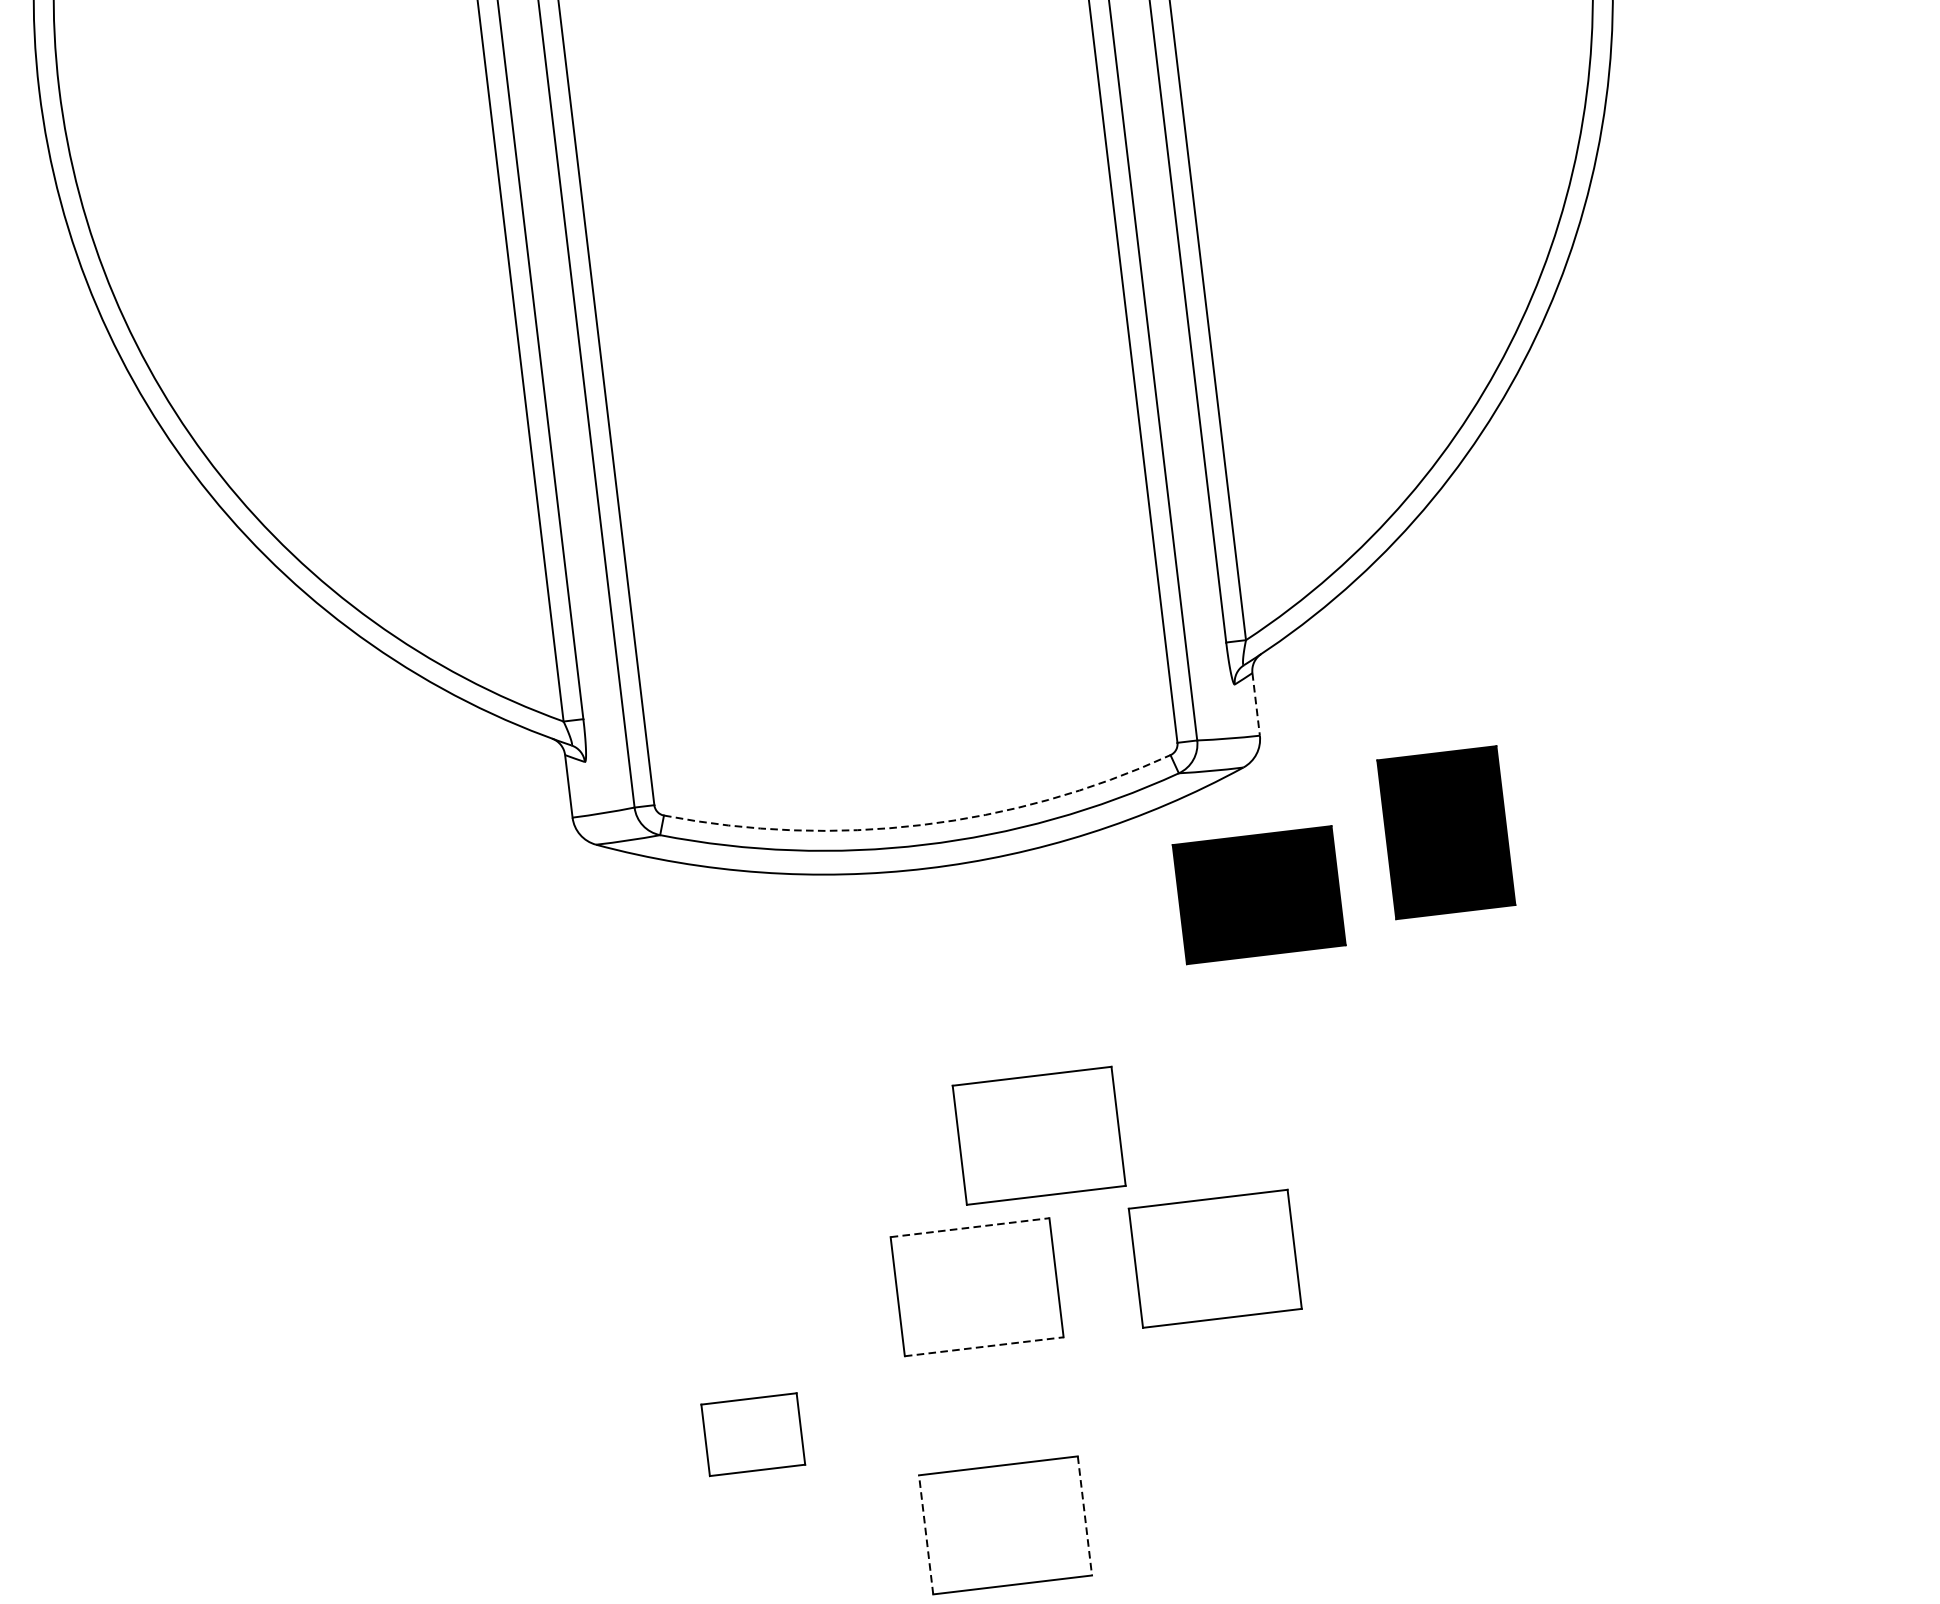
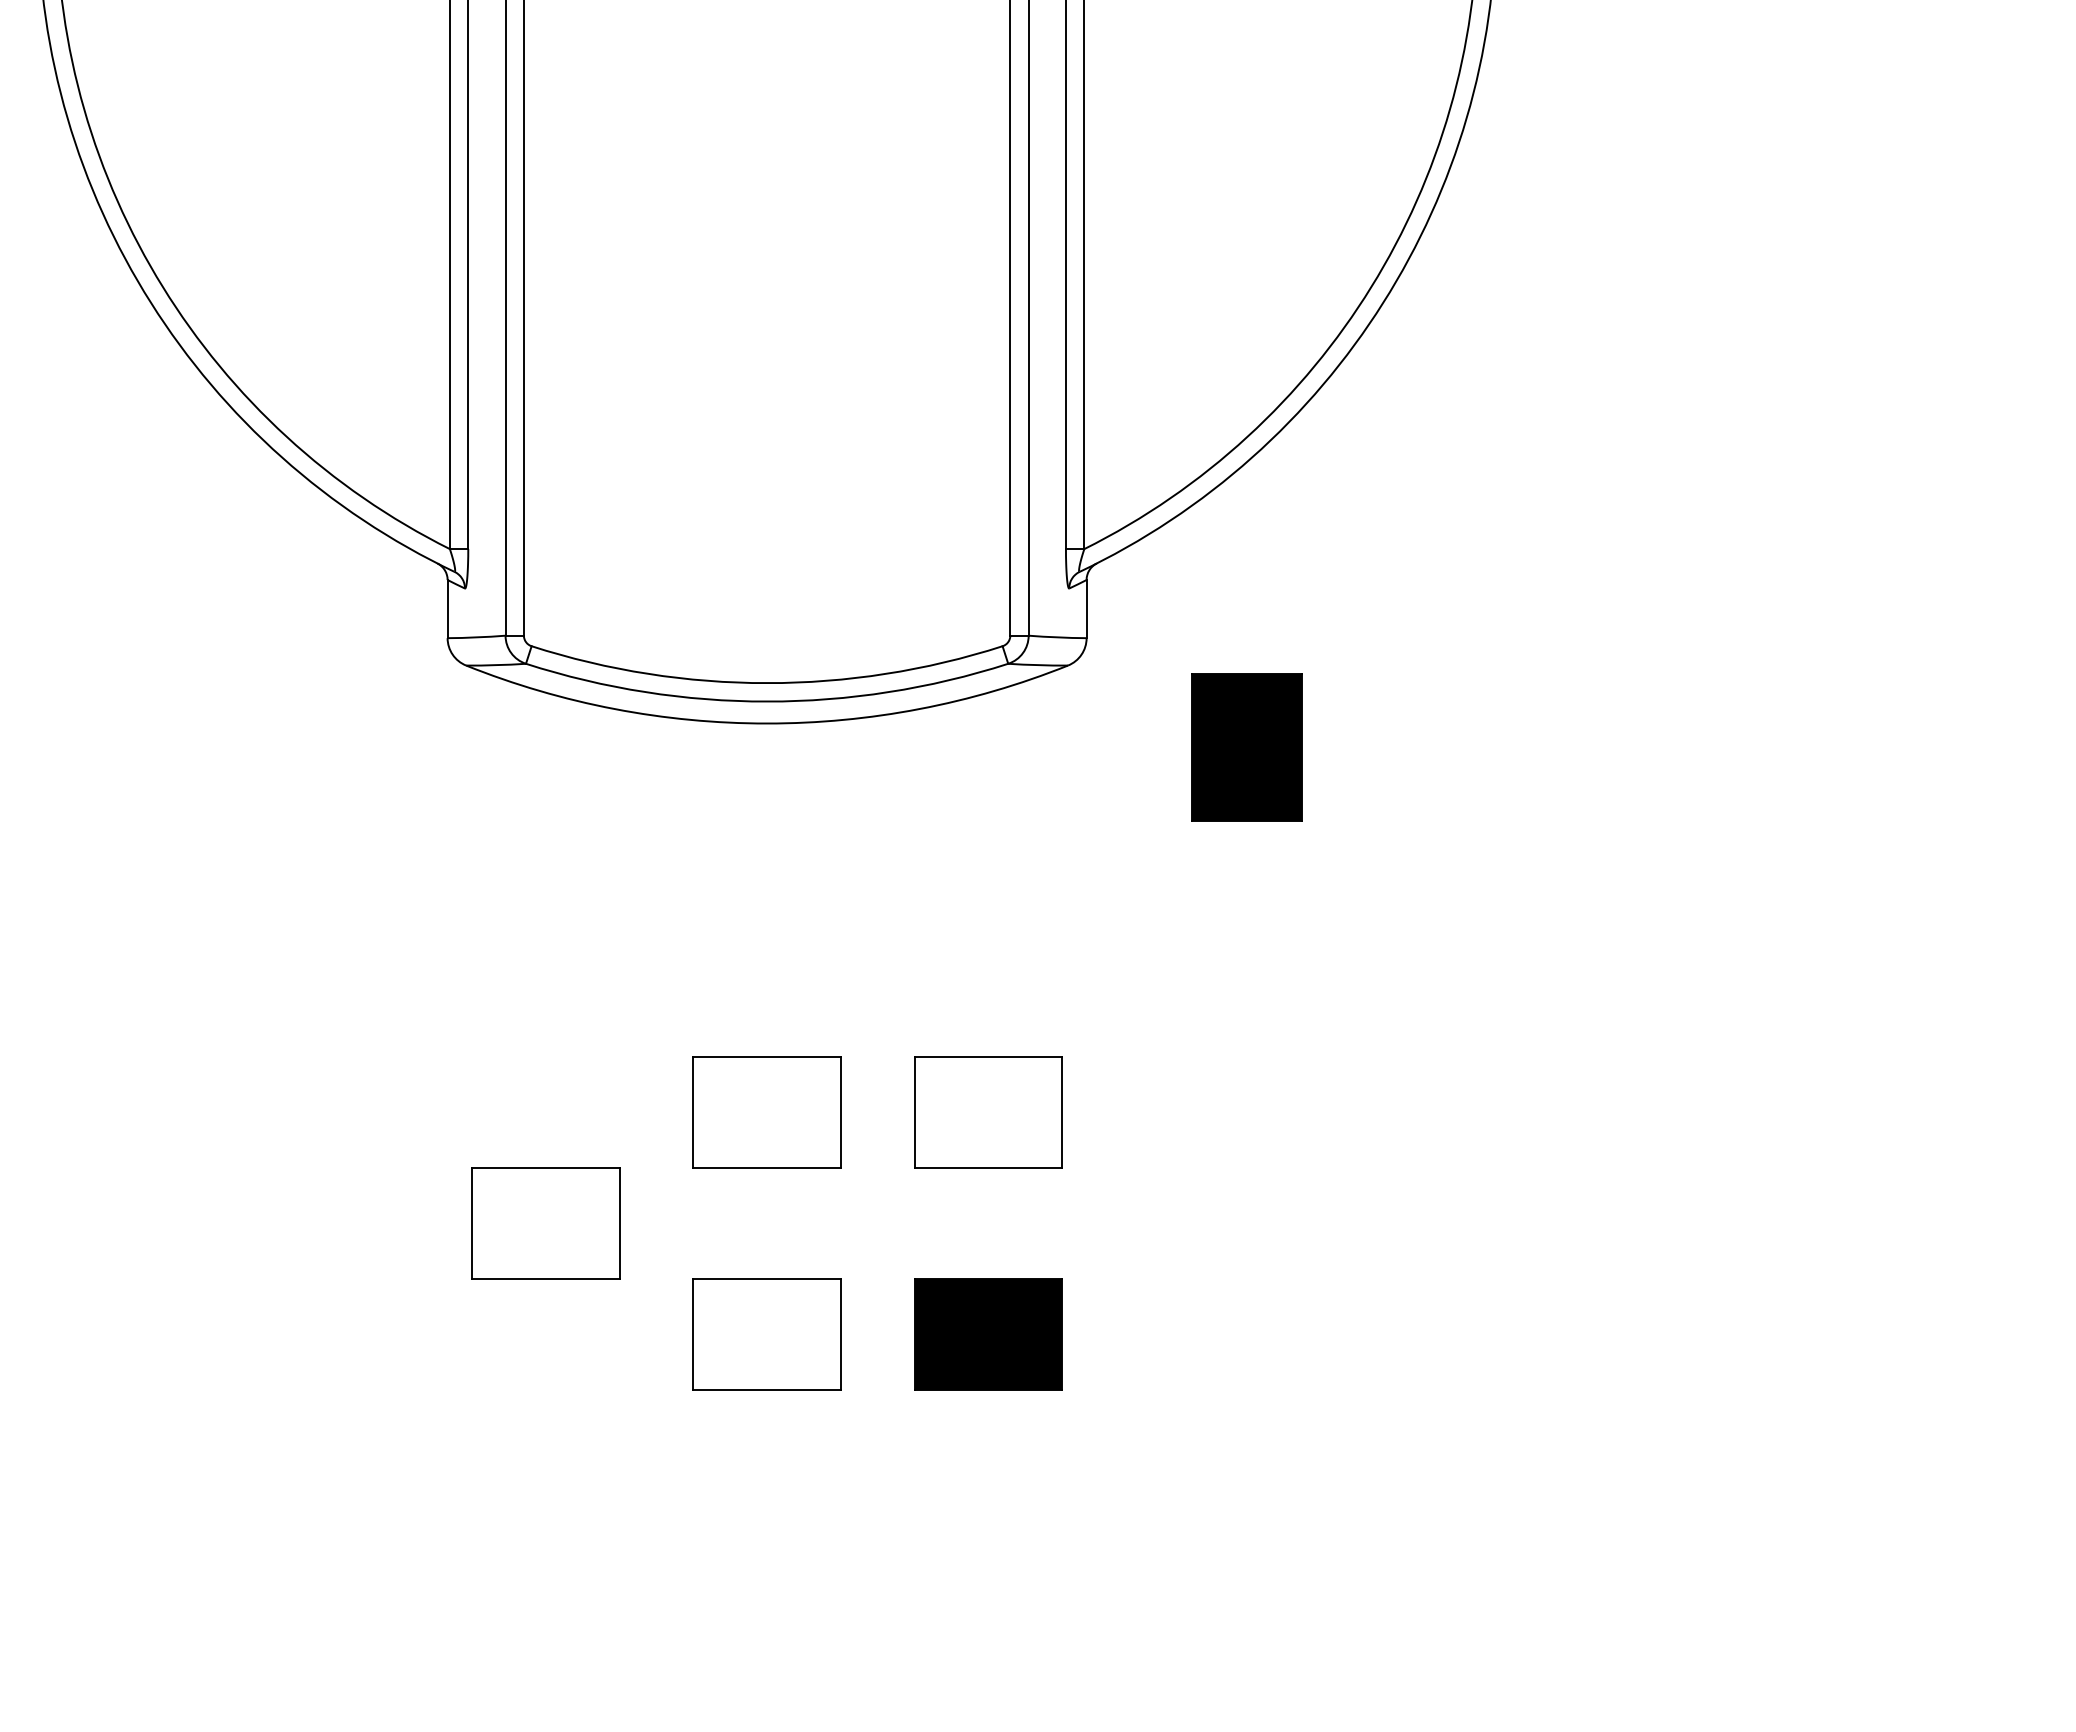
line: (1256, 704) -> (1086, 609), dashed -> solid
arc: (922, 825) -> (767, 683), dashed -> solid
part: (1259, 895) -> (988, 1334), moved
part: (1039, 1135) -> (840, 980), removed
line: (970, 1227) -> (767, 1057), dashed -> solid
line: (984, 1347) -> (767, 1168), dashed -> solid
part: (752, 1434) -> (545, 1223), size x1.67
line: (1084, 1516) -> (840, 1334), dashed -> solid
line: (926, 1533) -> (693, 1333), dashed -> solid

